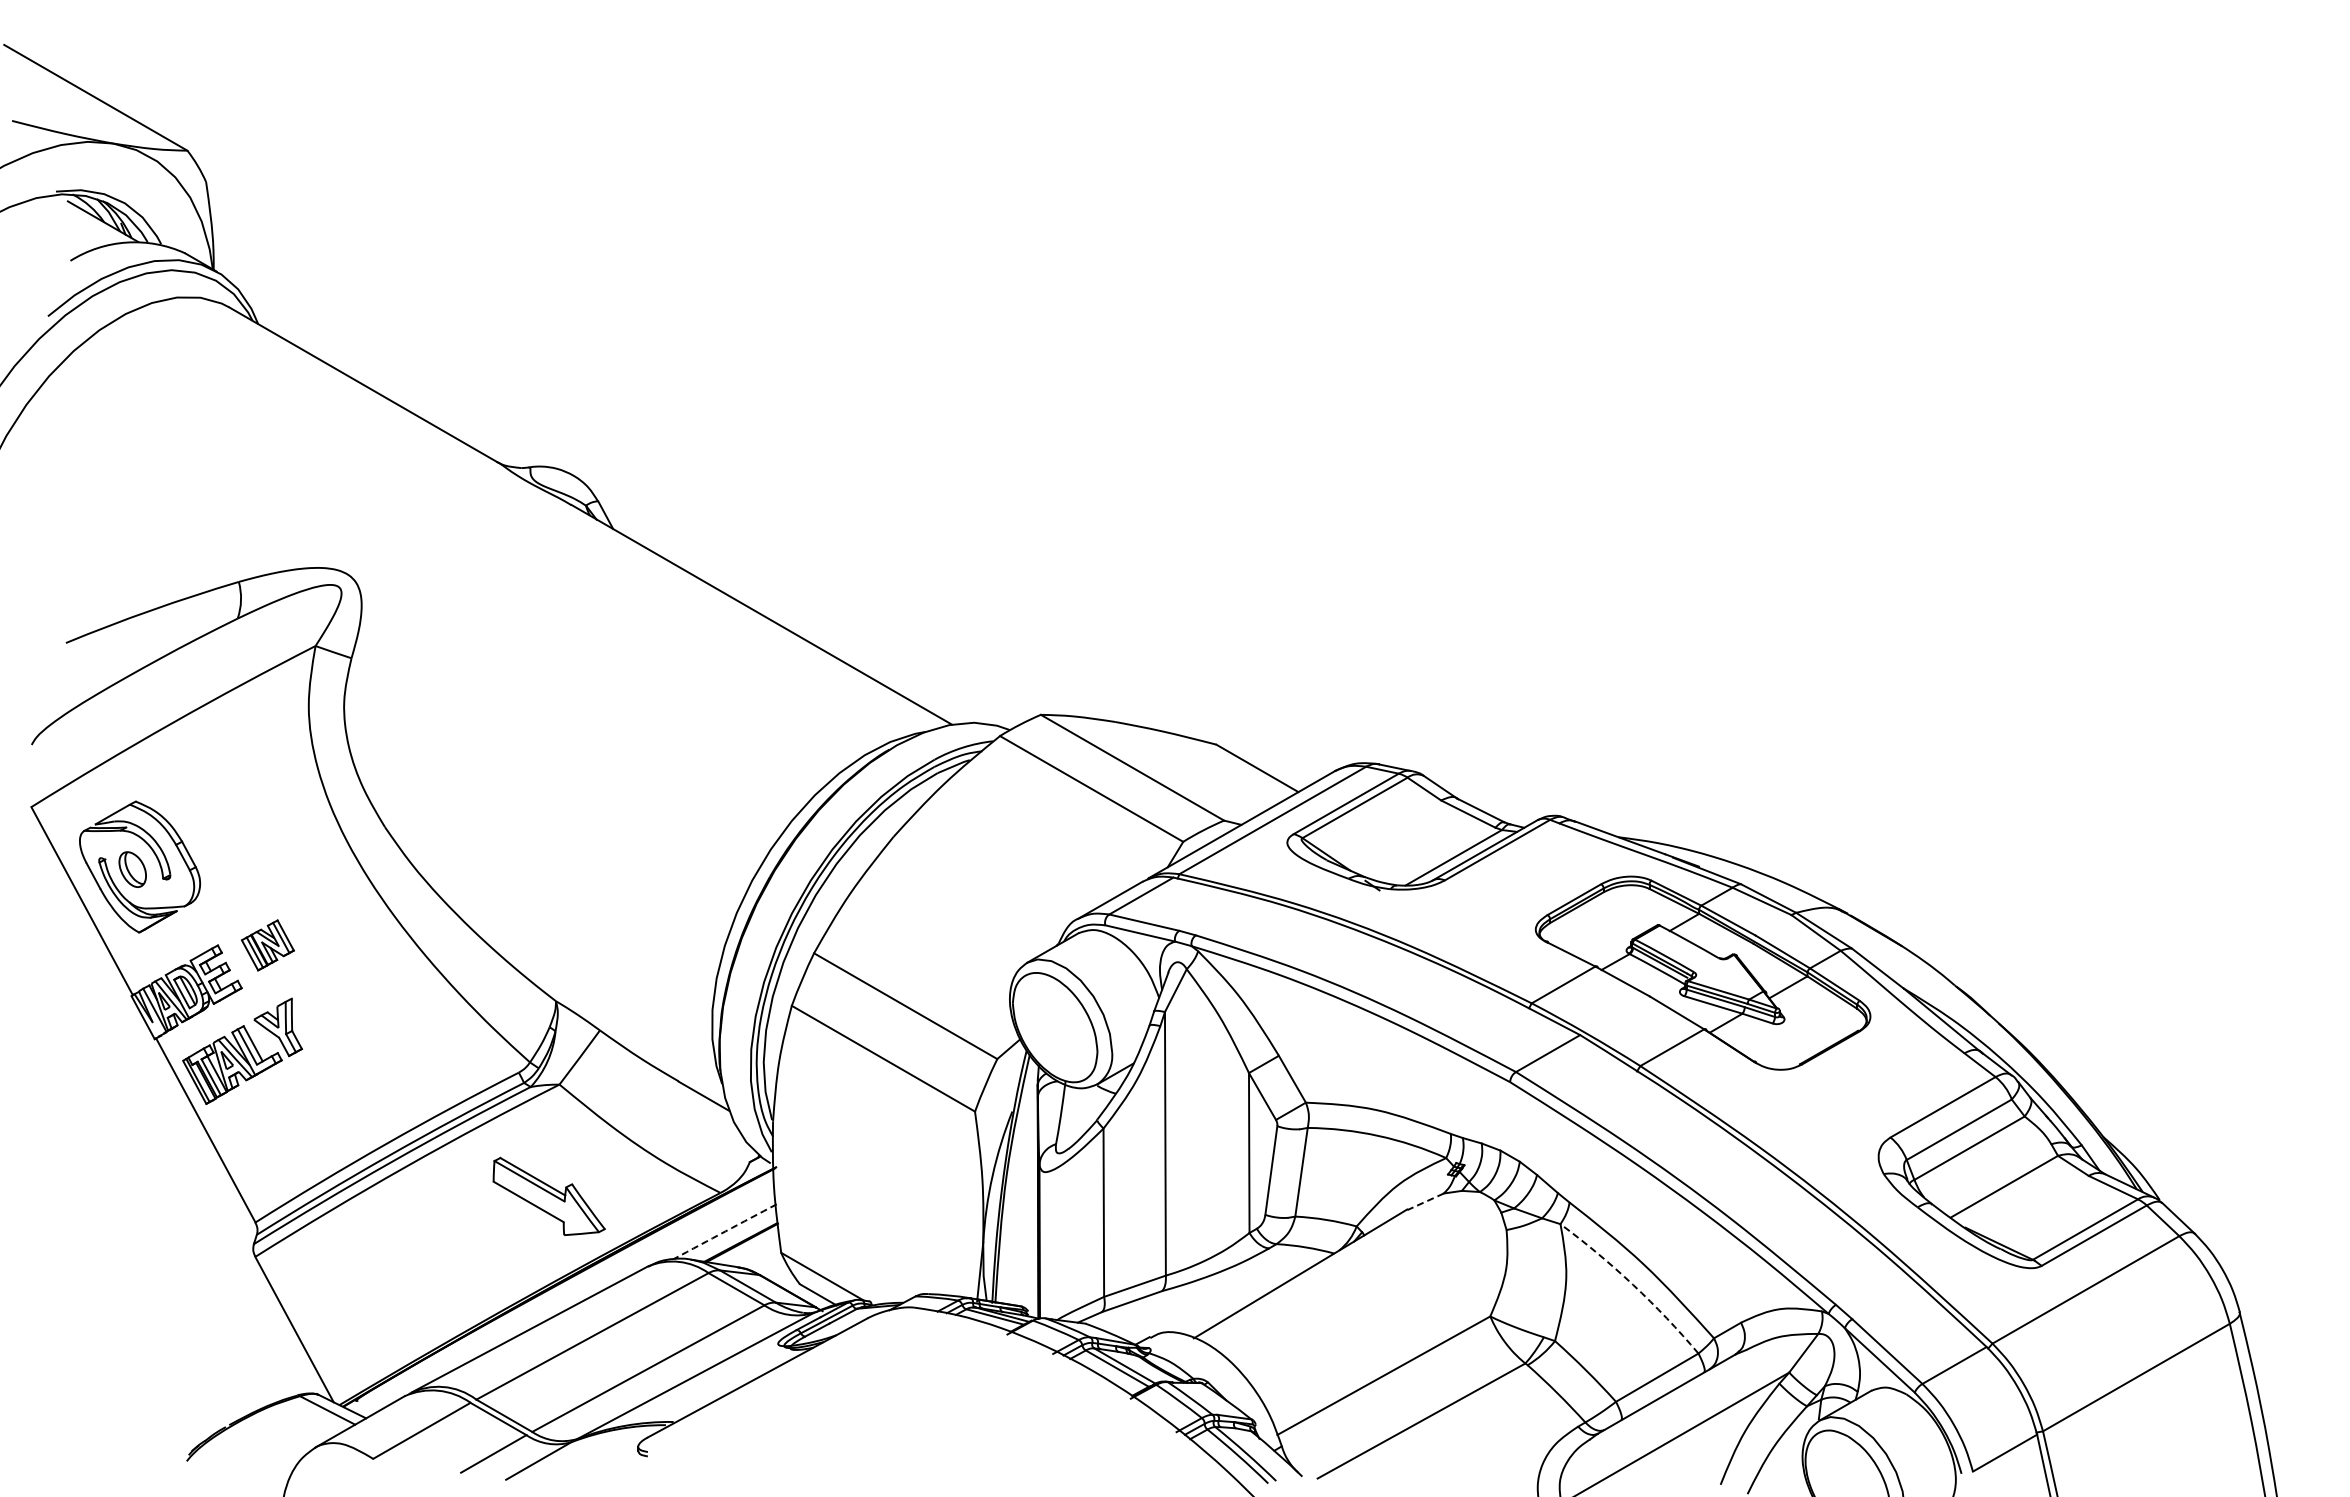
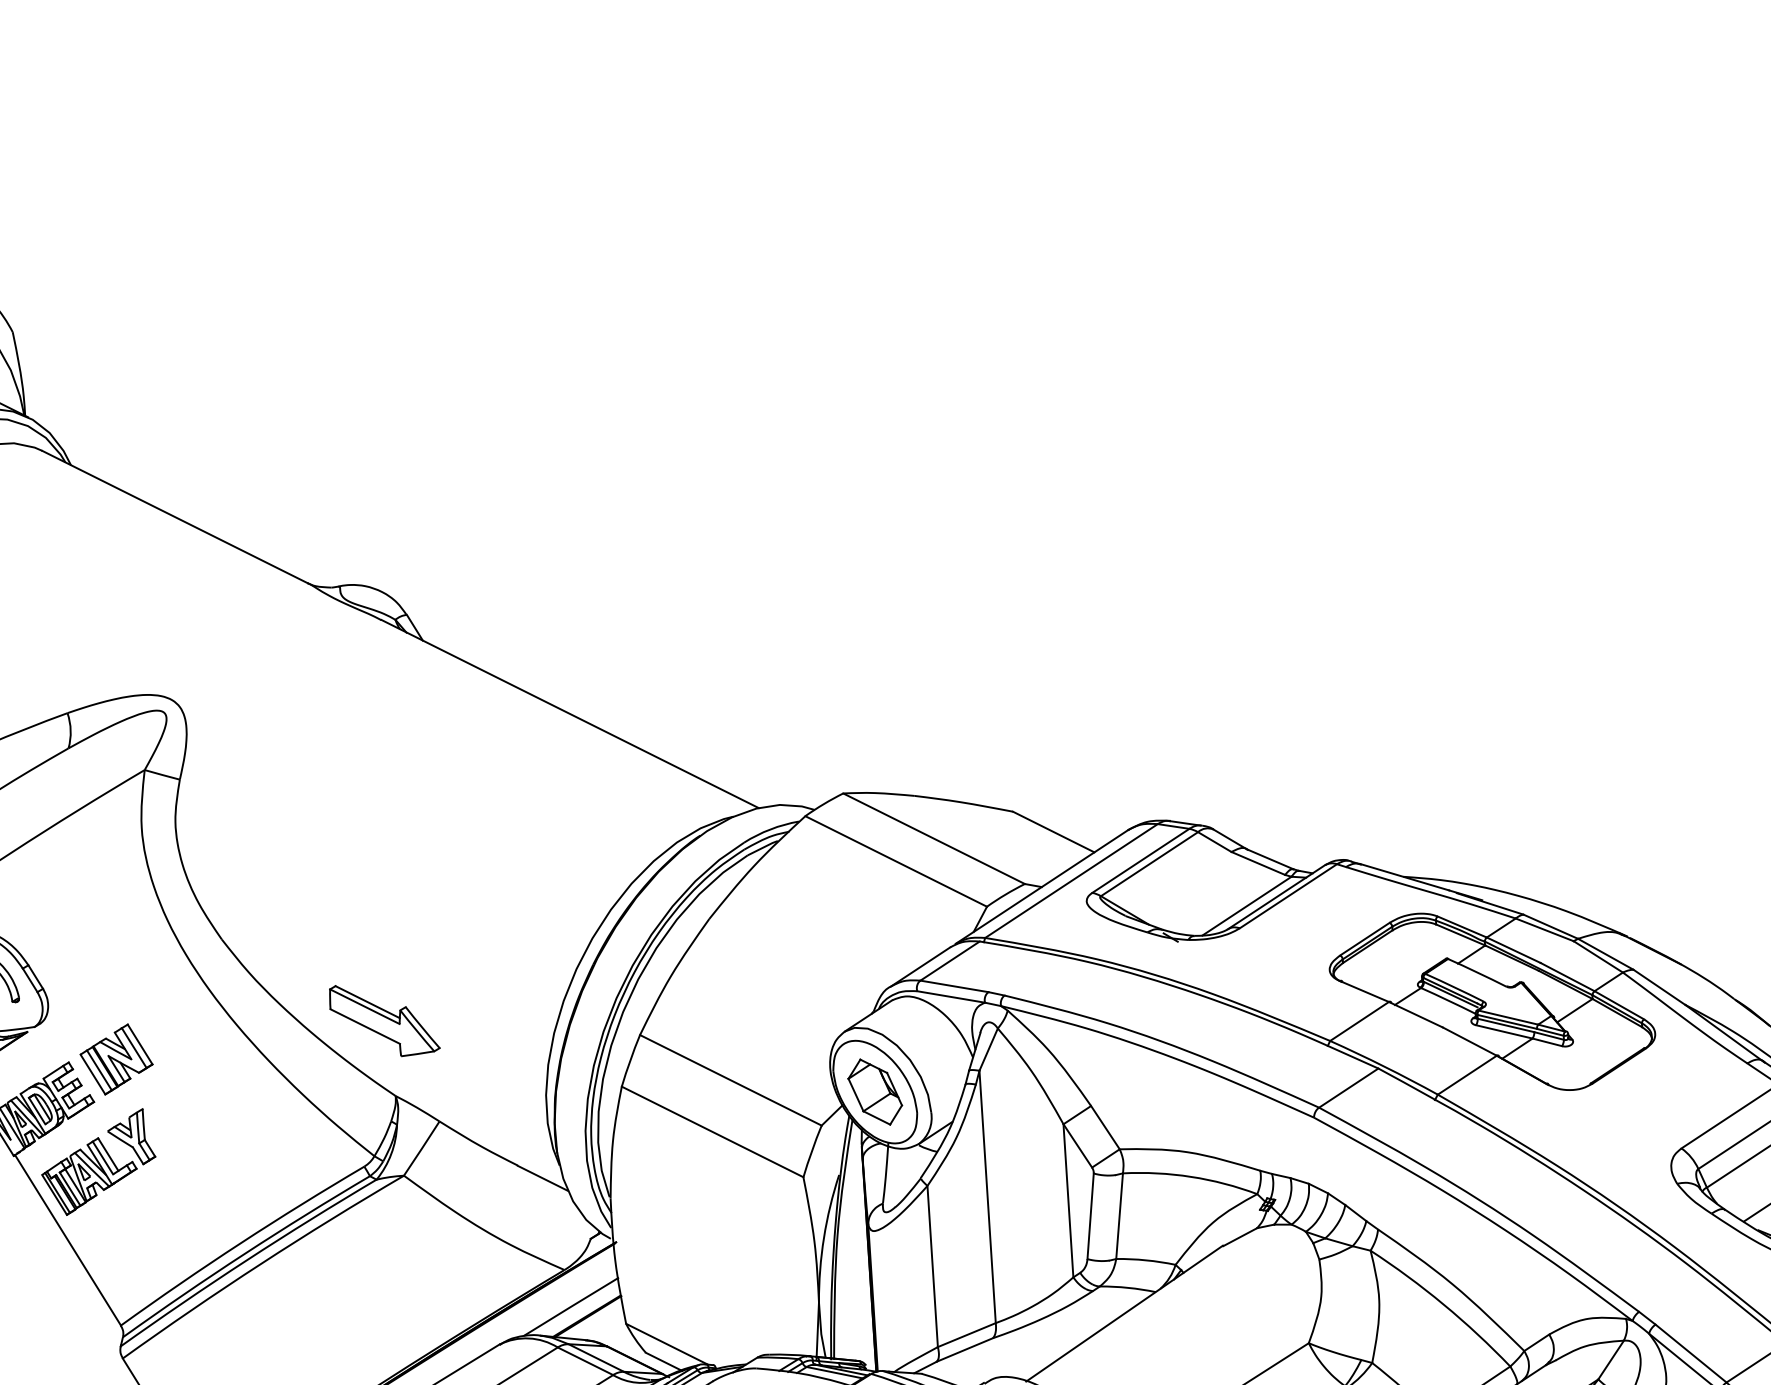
part: (267, 945) -> (116, 1059), size x1.43
part: (1055, 1027) -> (875, 1091), added
part: (548, 1195) -> (383, 1019), moved
line: (1425, 1201) -> (1240, 1236), dashed -> solid
arc: (725, 1231) -> (571, 1306), dashed -> solid
arc: (1633, 1284) -> (1444, 1304), dashed -> solid

